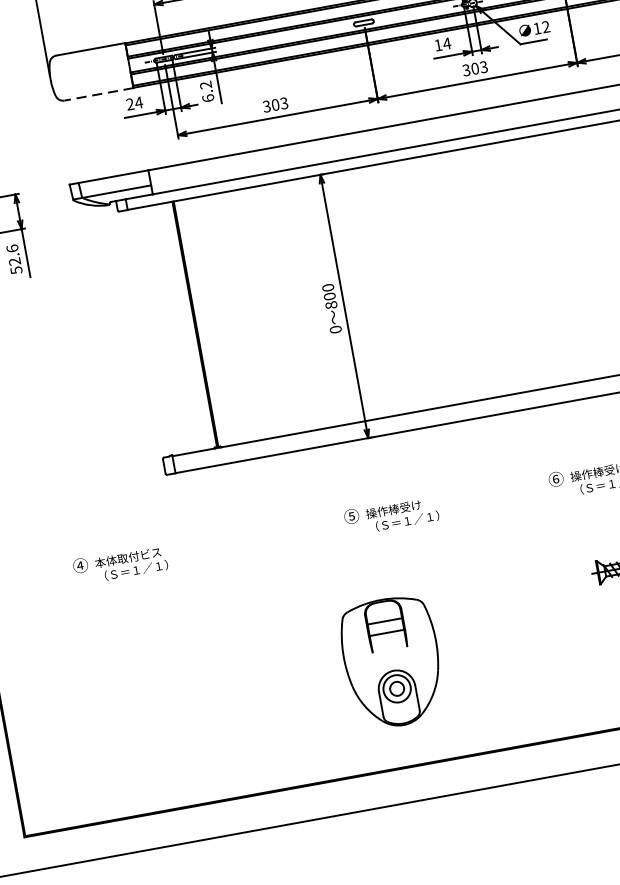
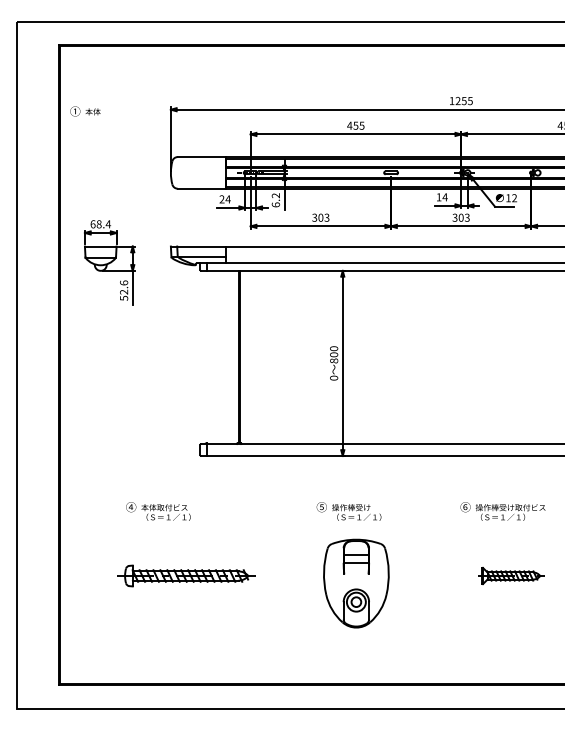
line: (98, 94) -> (201, 188), dashed -> solid
part: (176, 648) -> (186, 575), added
part: (392, 662) -> (356, 583), moved

